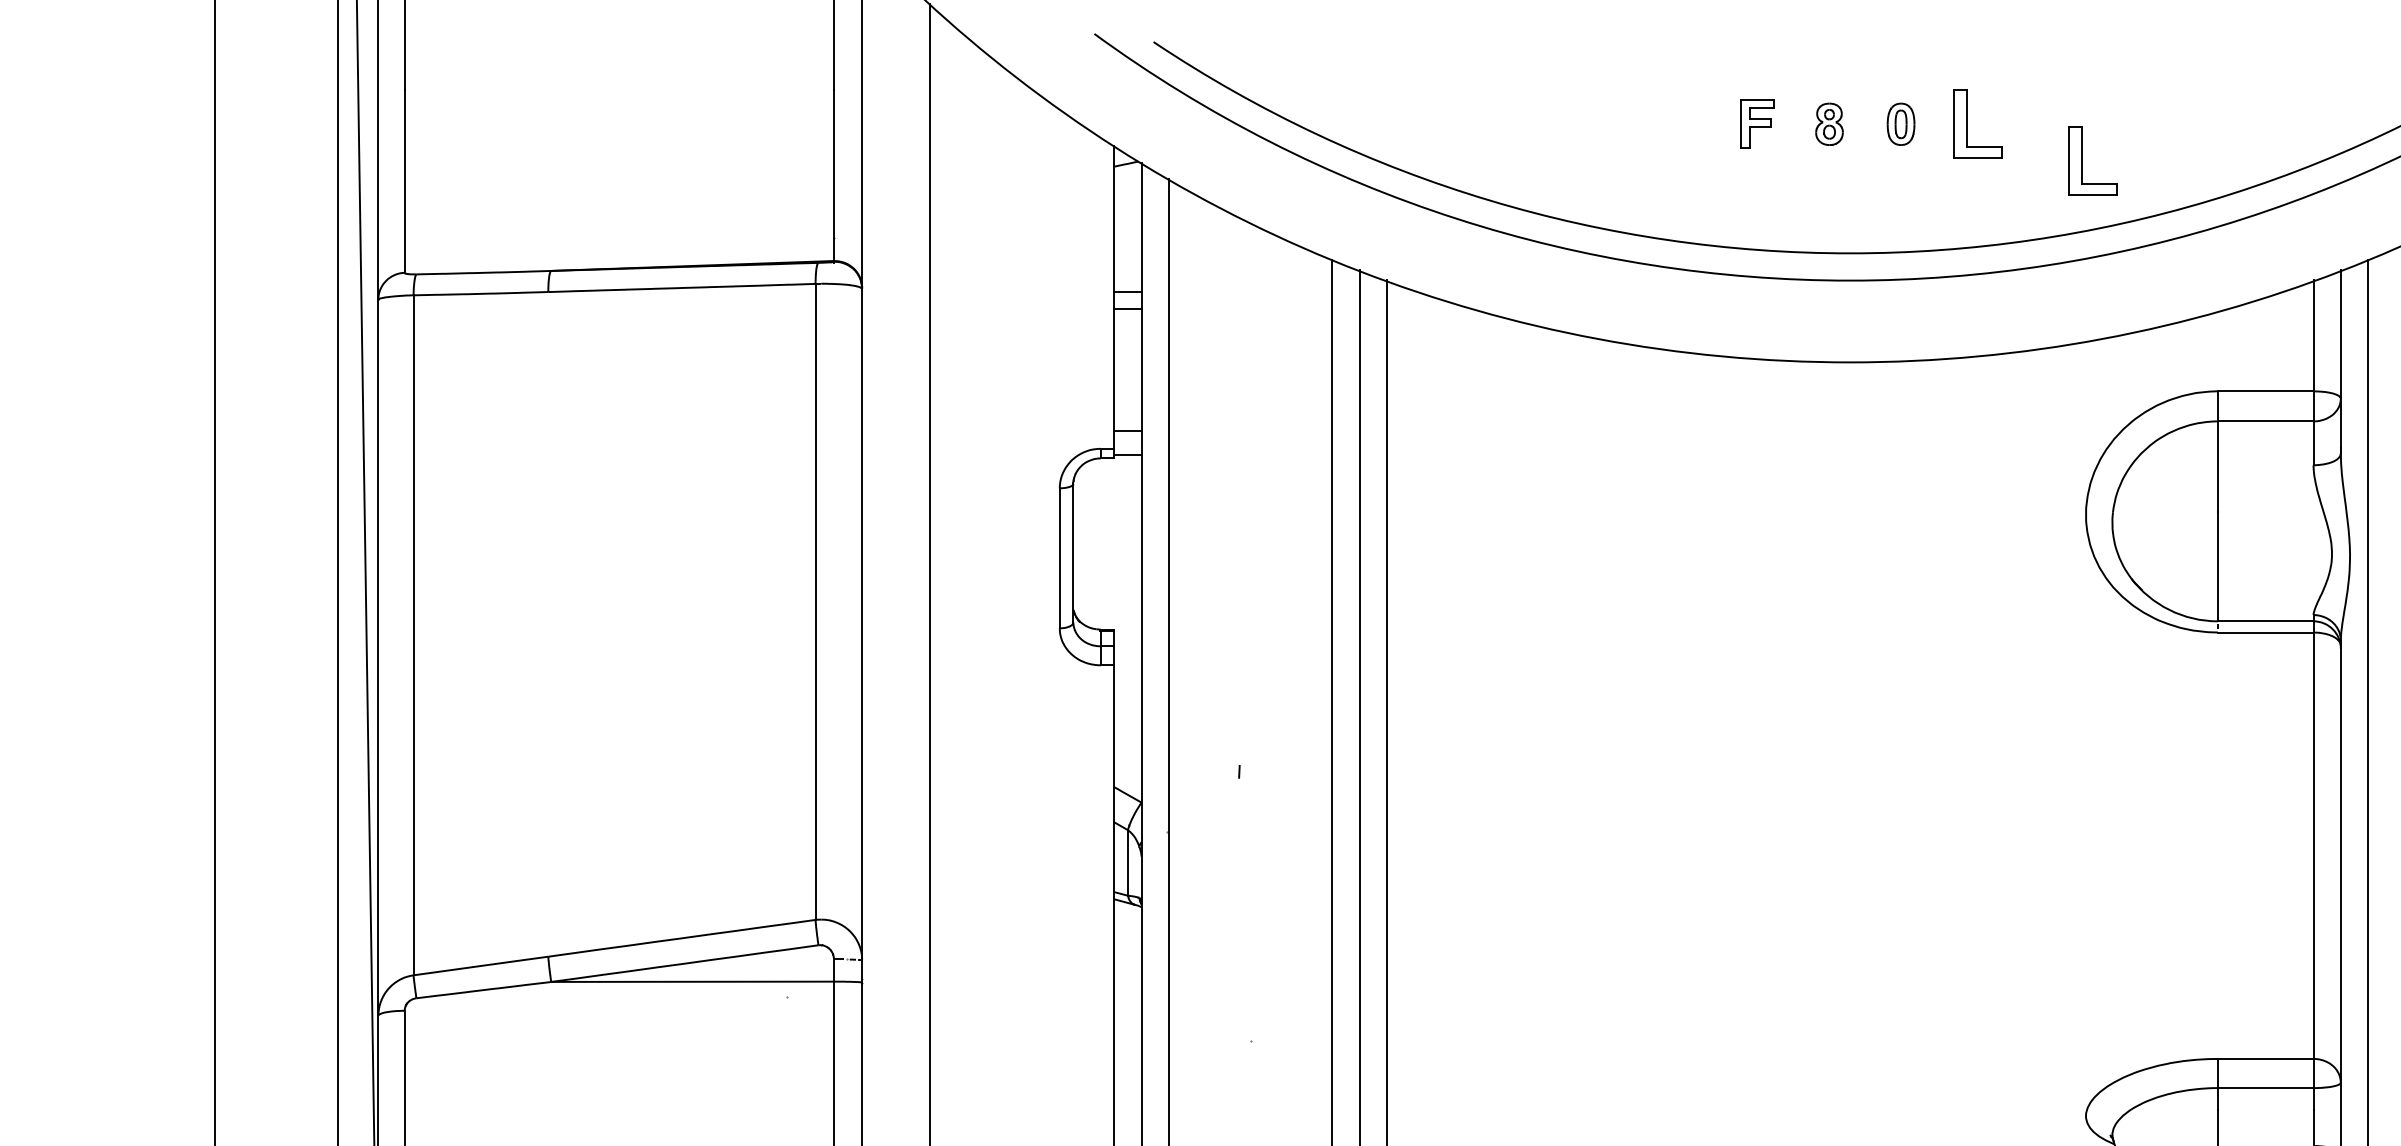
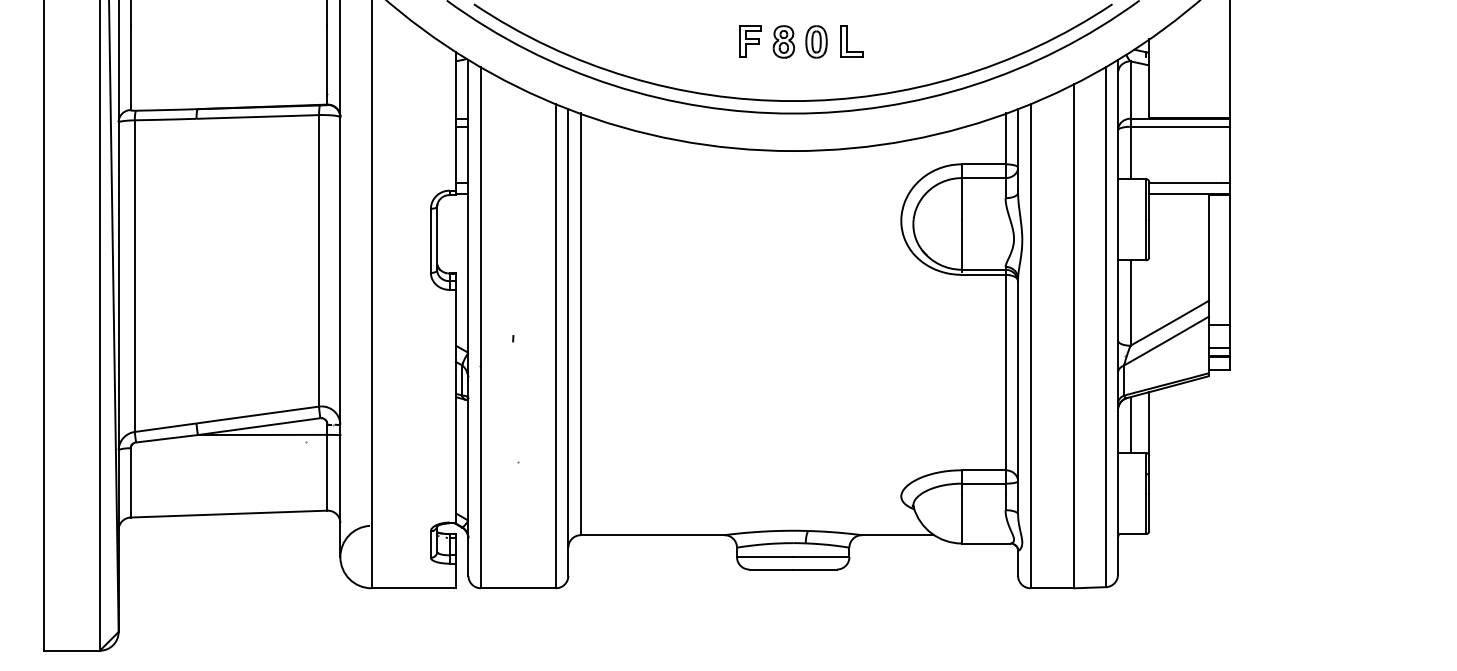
part: (1756, 123) -> (750, 41), size x1.43
part: (1828, 123) -> (783, 41), size x1.67
part: (1900, 123) -> (816, 41), size x1.67
part: (2093, 160) -> (904, 58), removed

